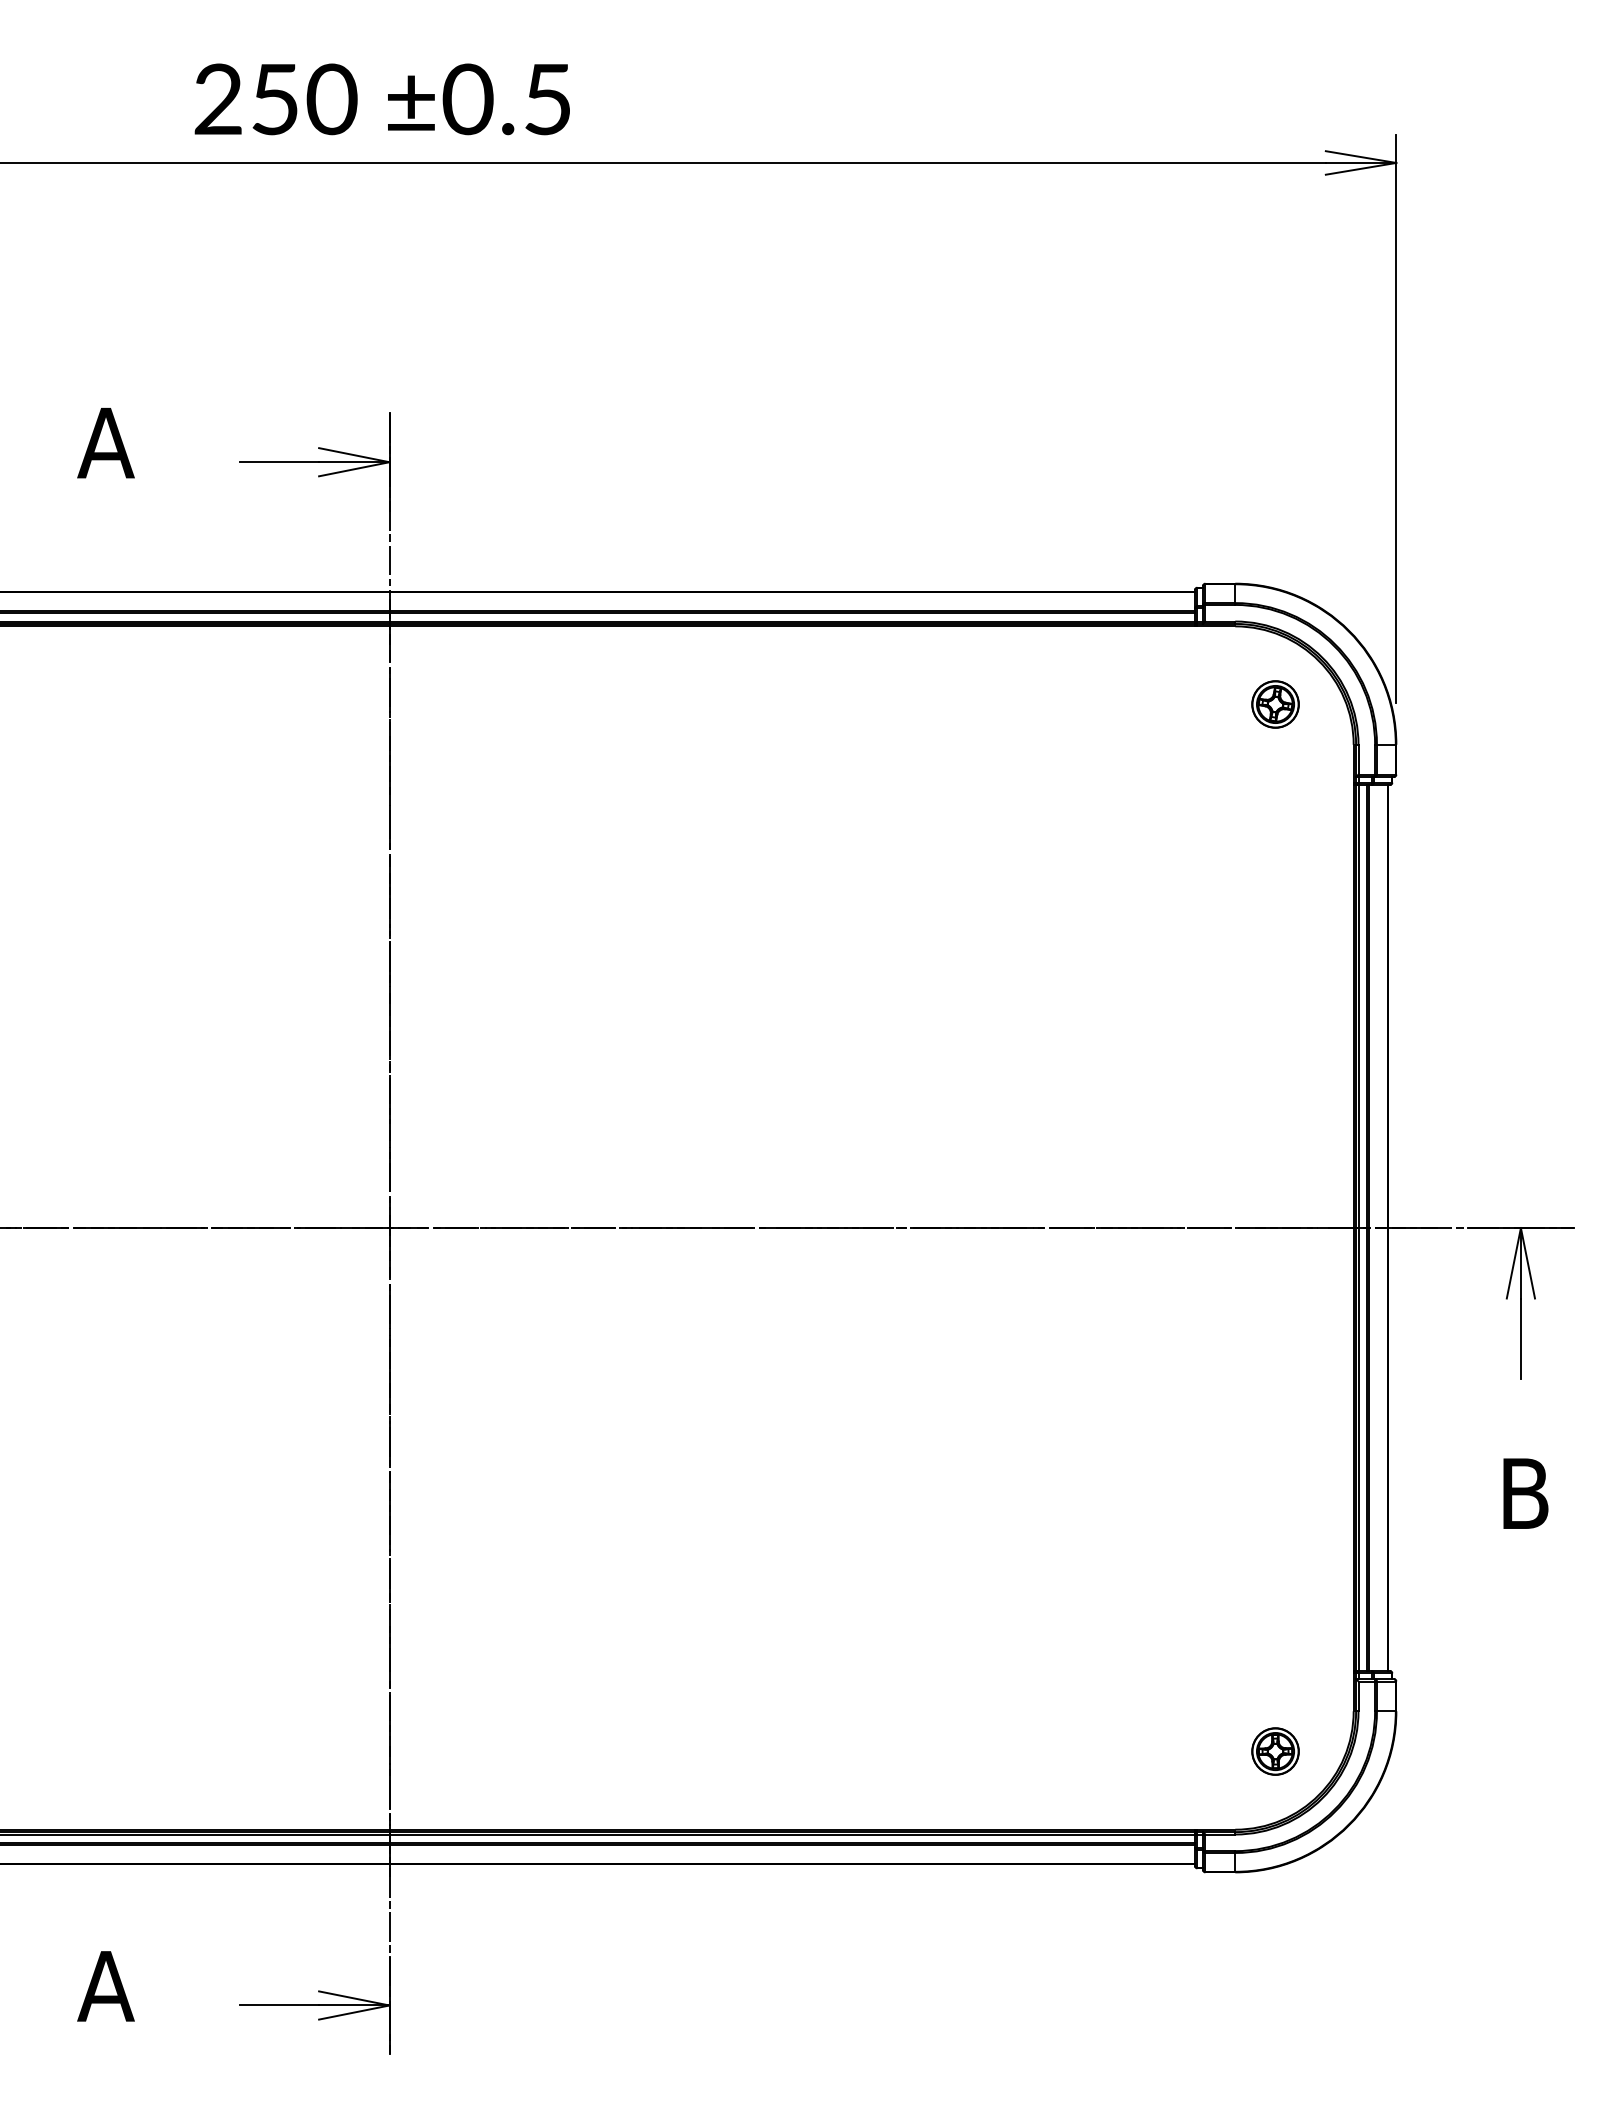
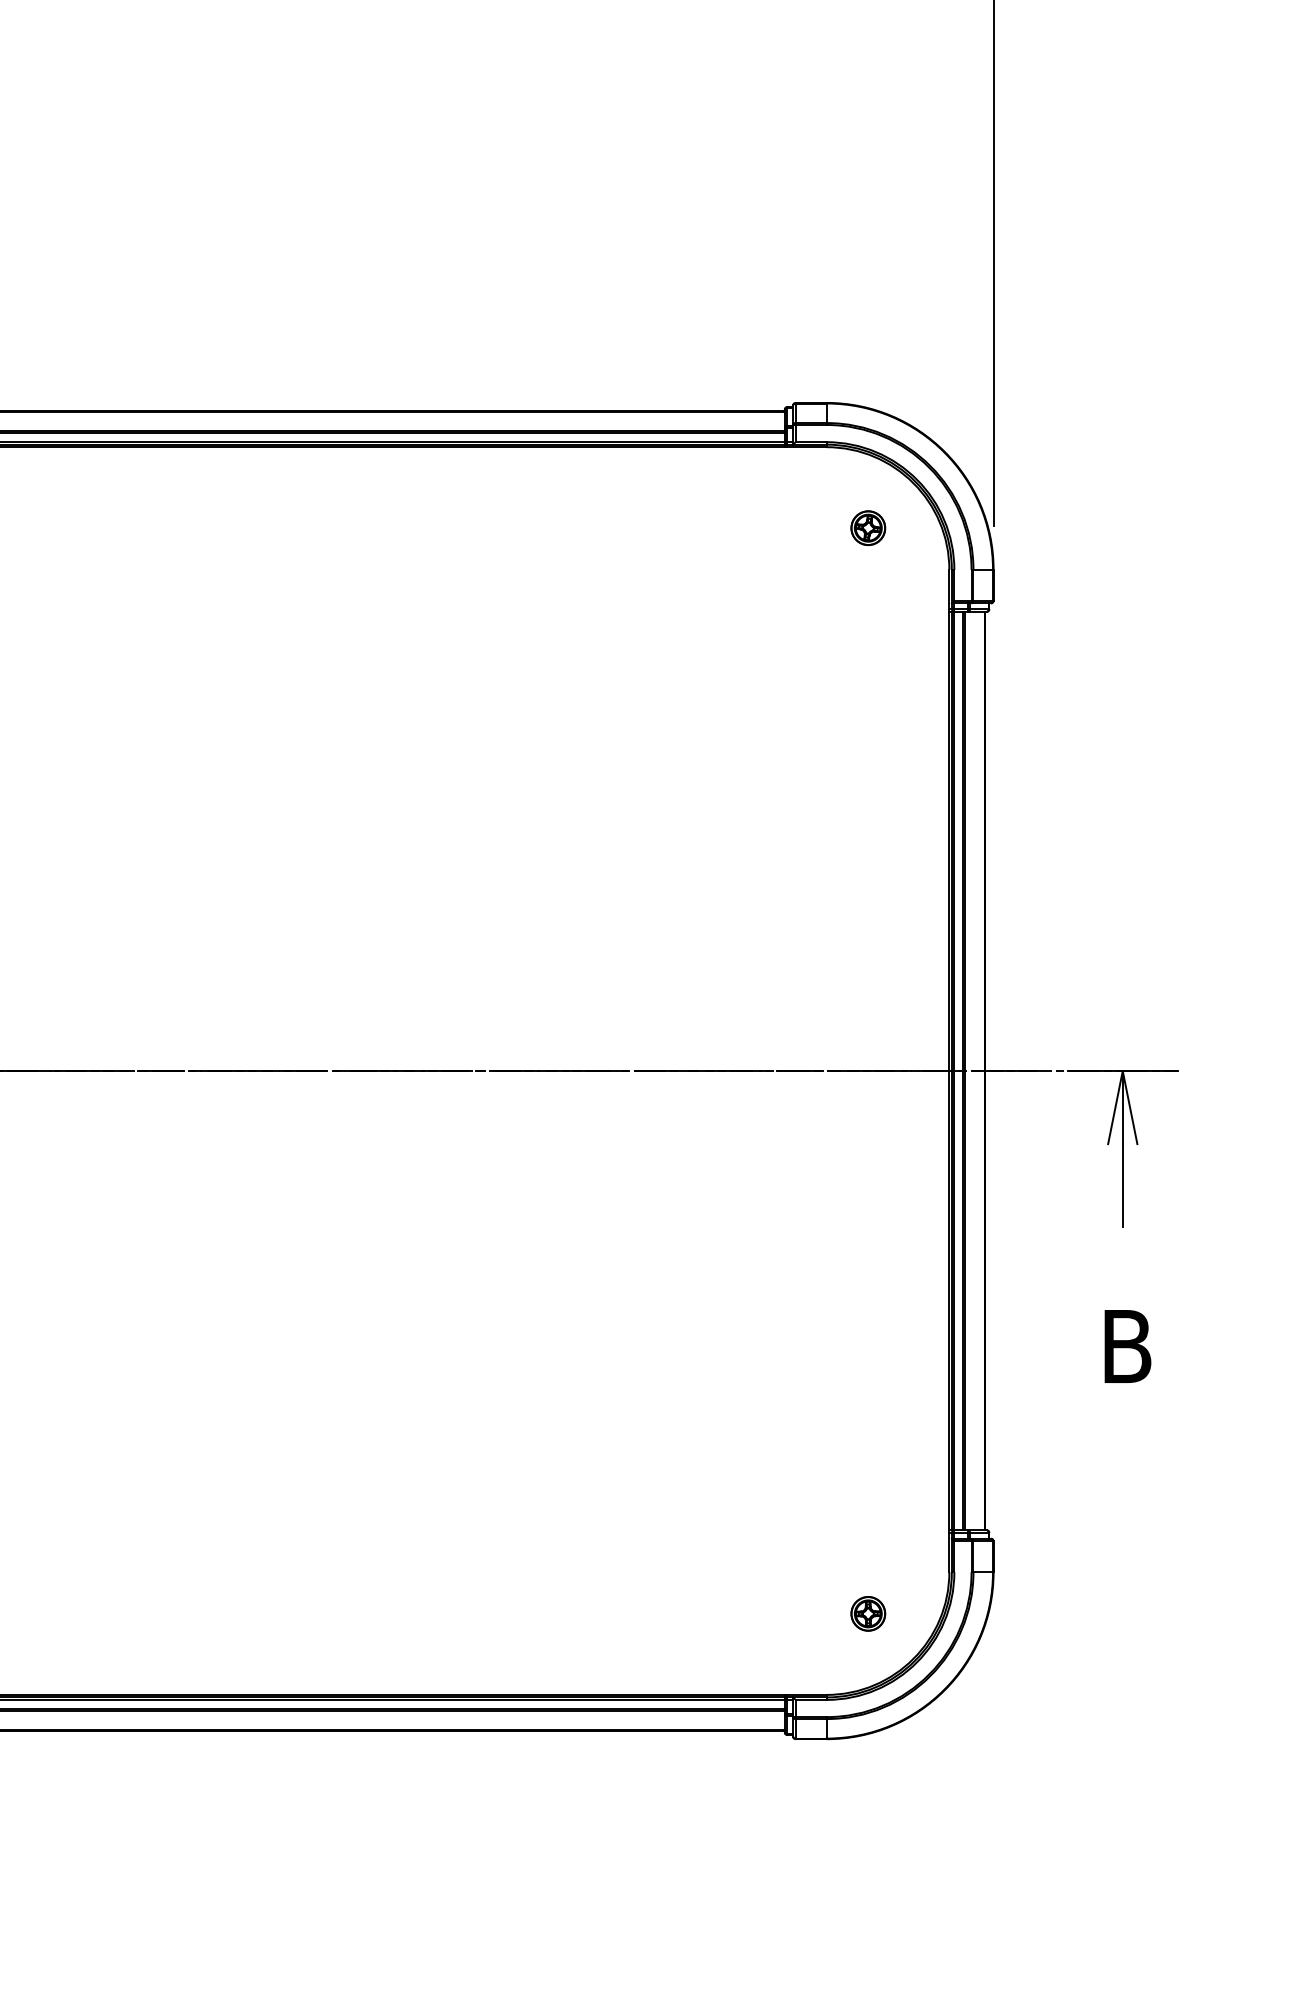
part: (1275, 704) -> (868, 528), size x0.7
part: (1275, 1751) -> (868, 1613), size x0.7

